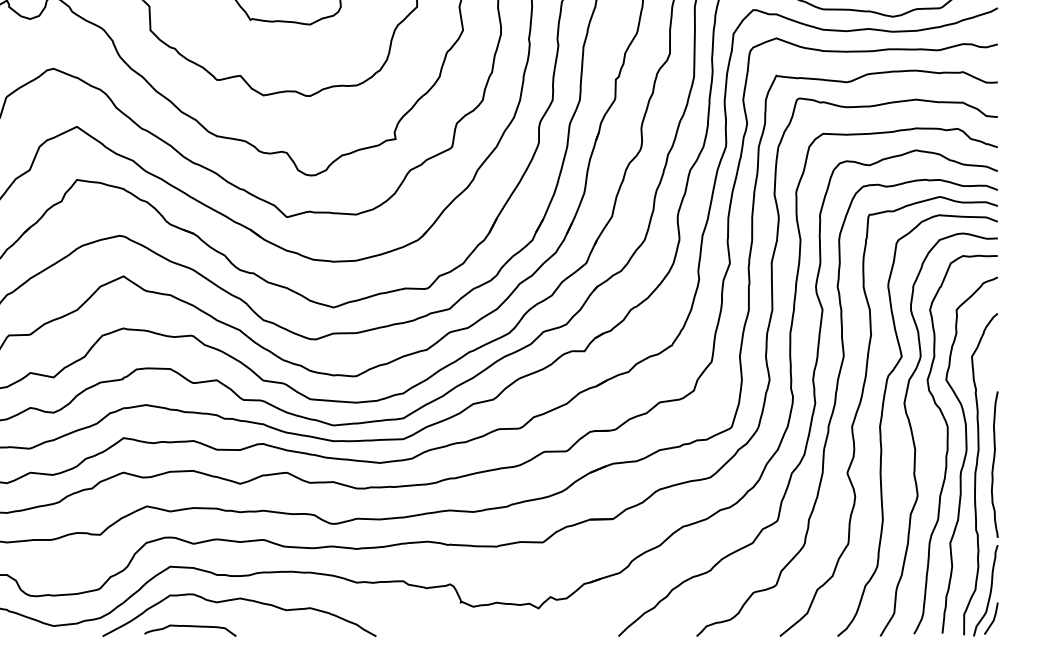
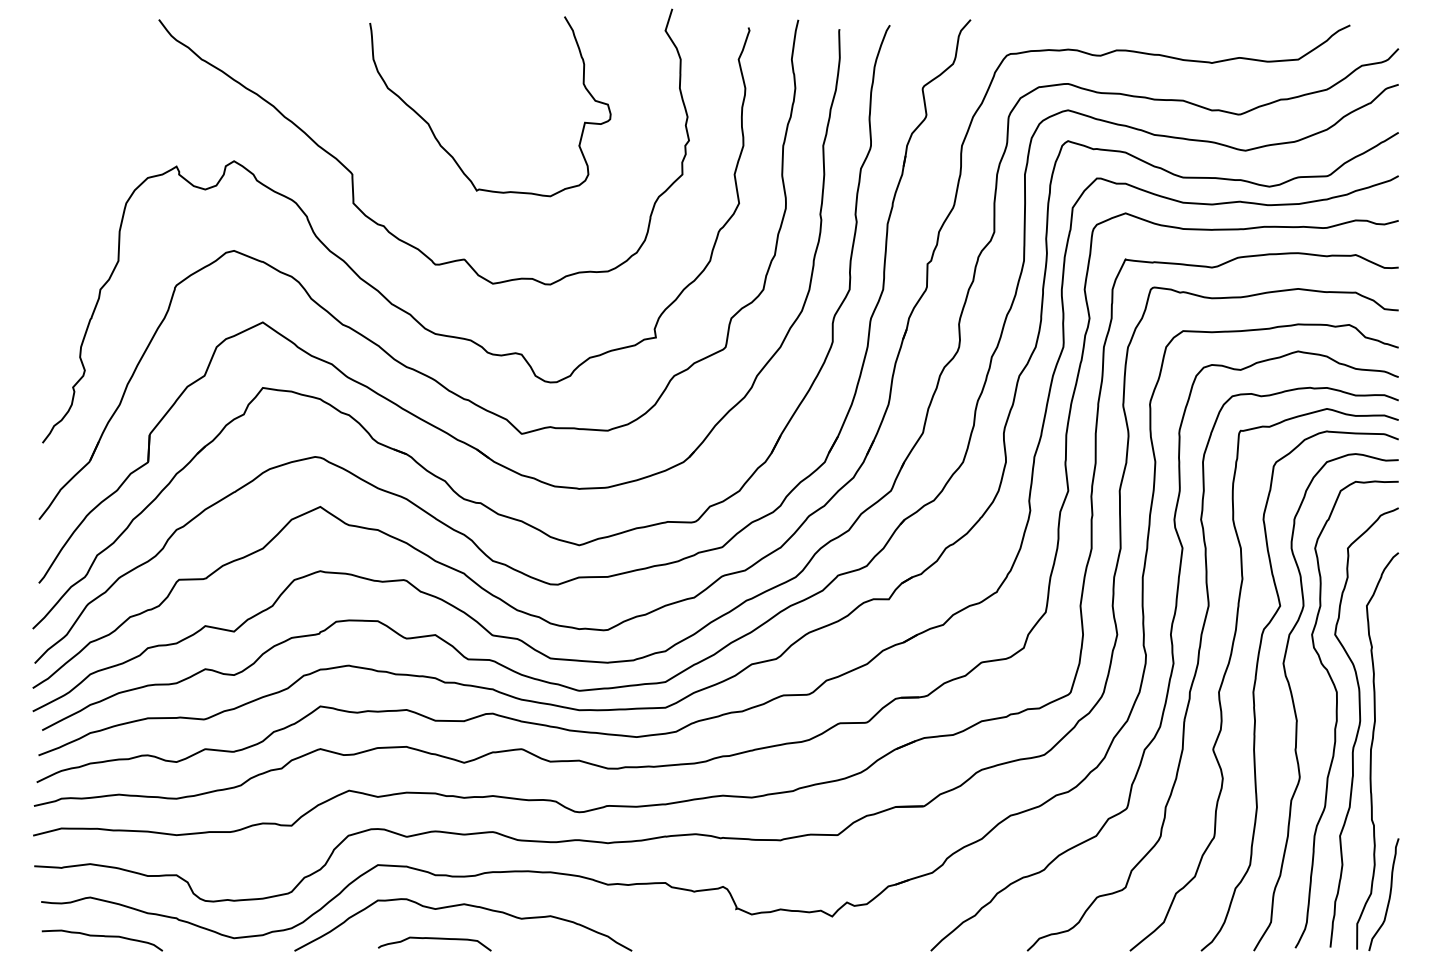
curve: (994, 464) -> (1394, 738), removed
line: (993, 618) -> (1393, 928), removed
curve: (190, 627) -> (434, 939), moved

